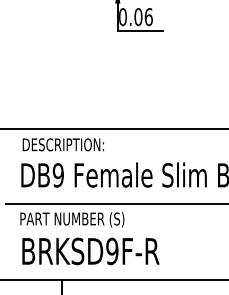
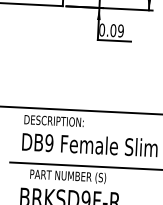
text: (148, 17) -> (120, 31), 0.06 -> 0.09
text: (72, 219) -> (68, 176), moved

